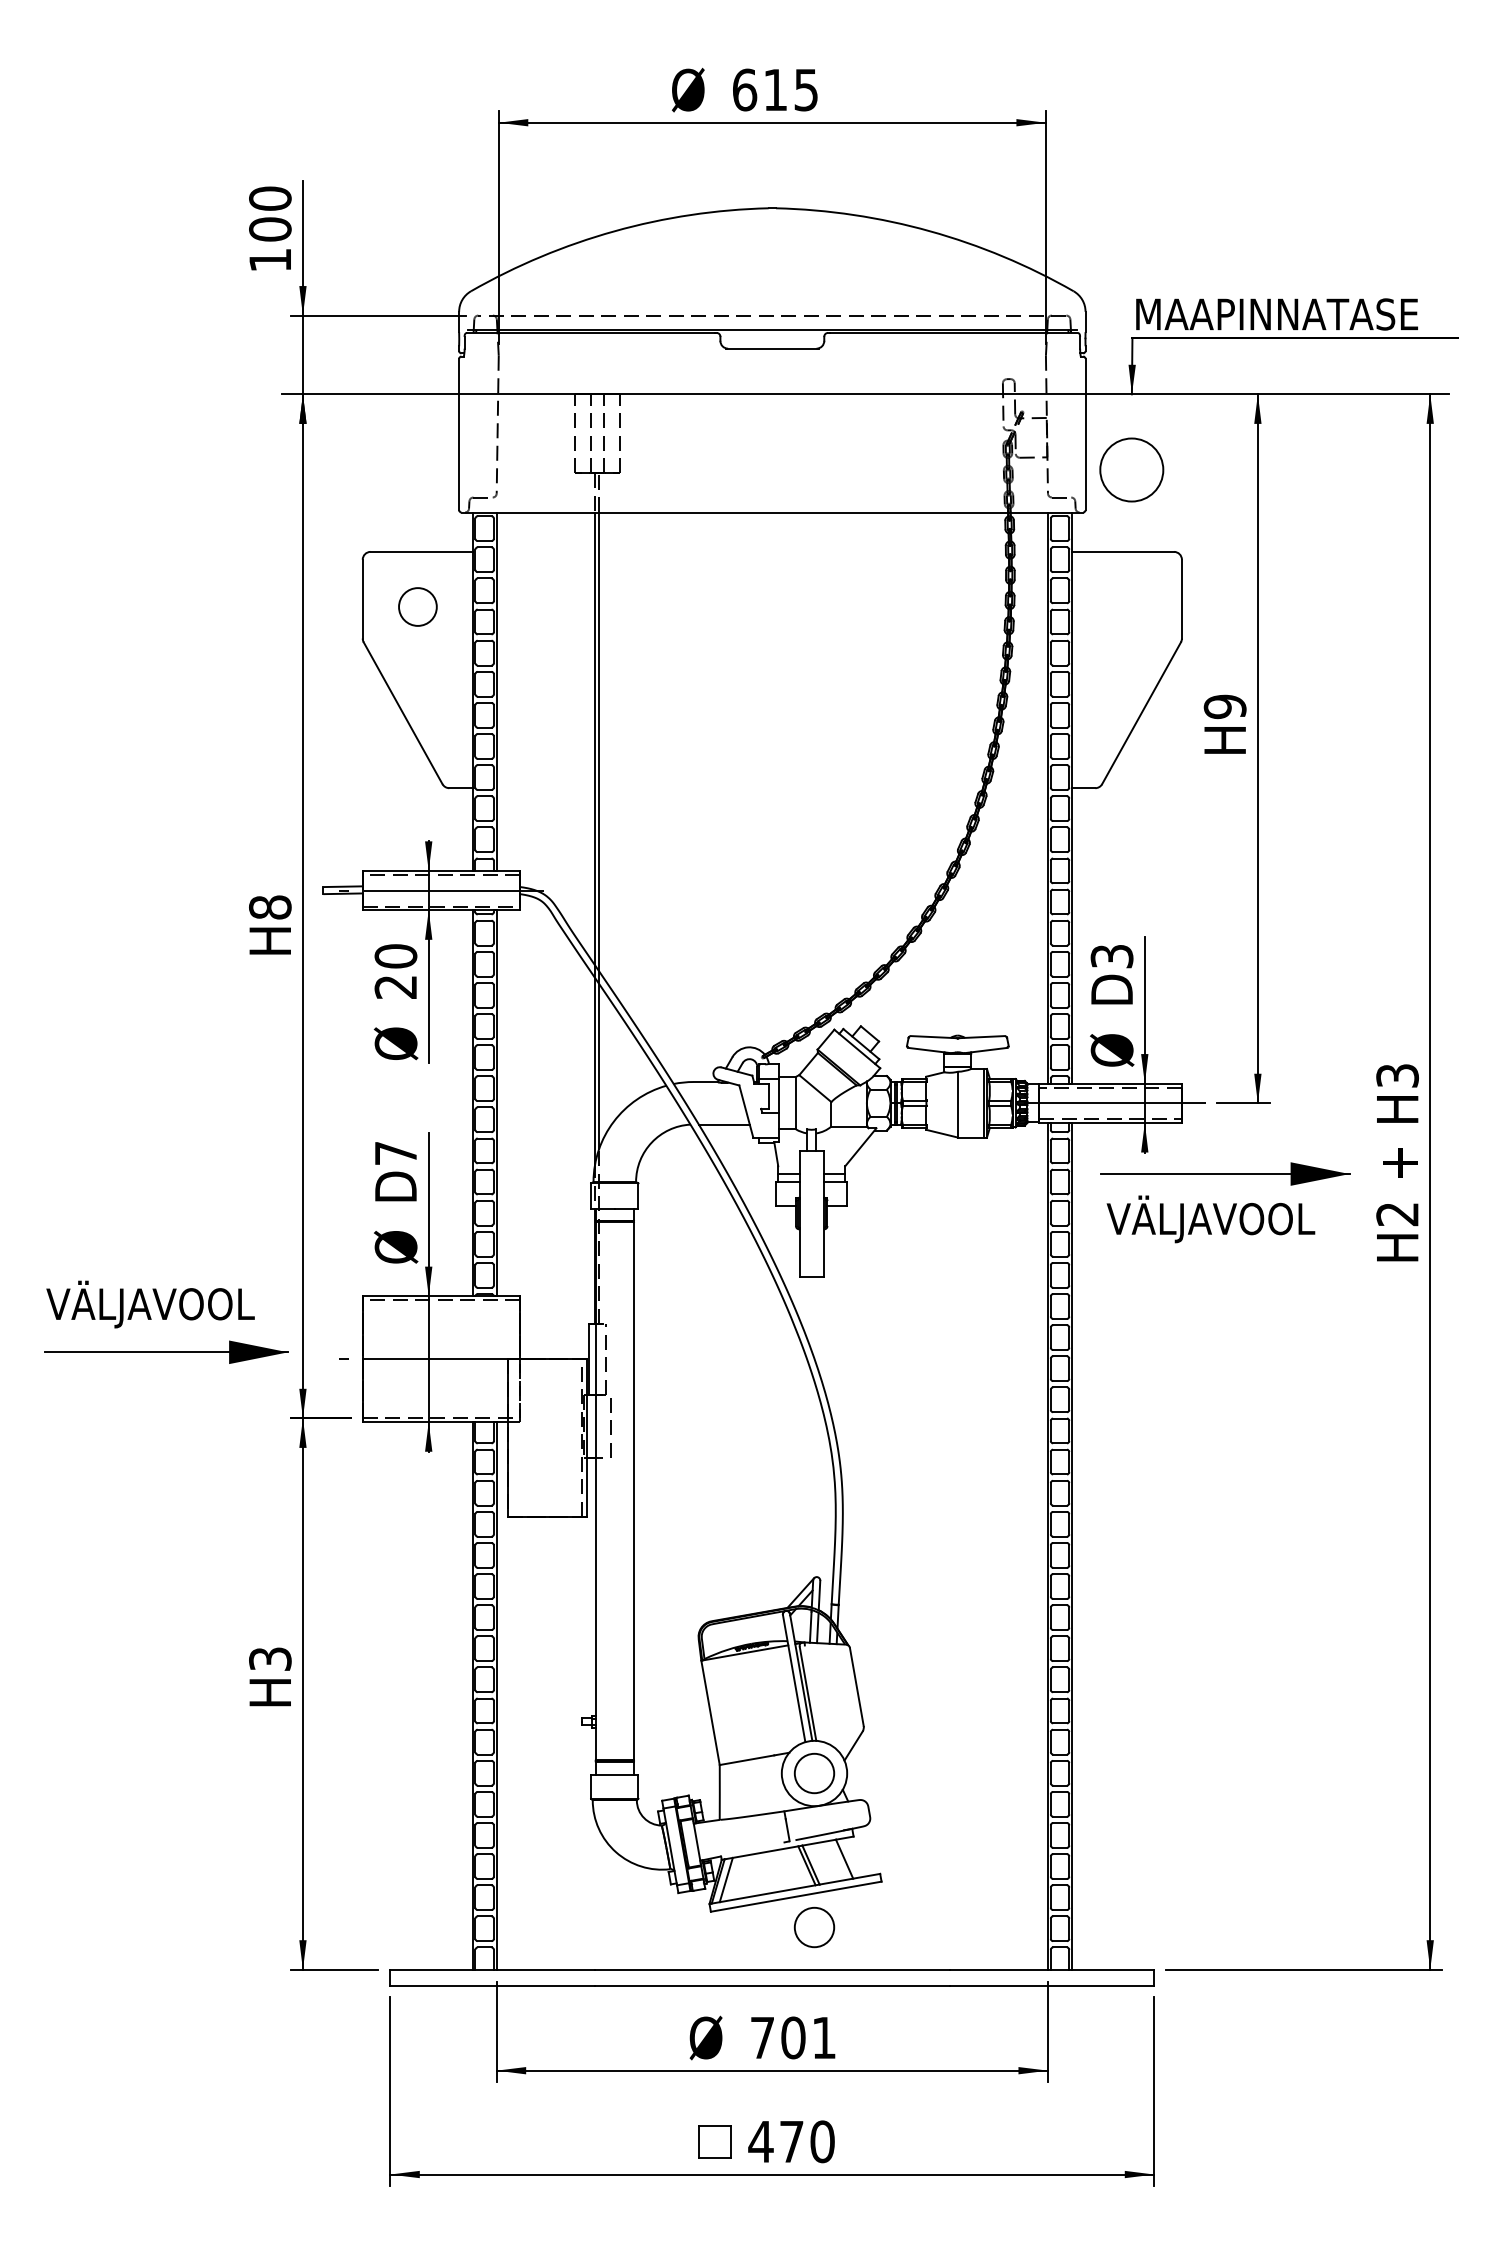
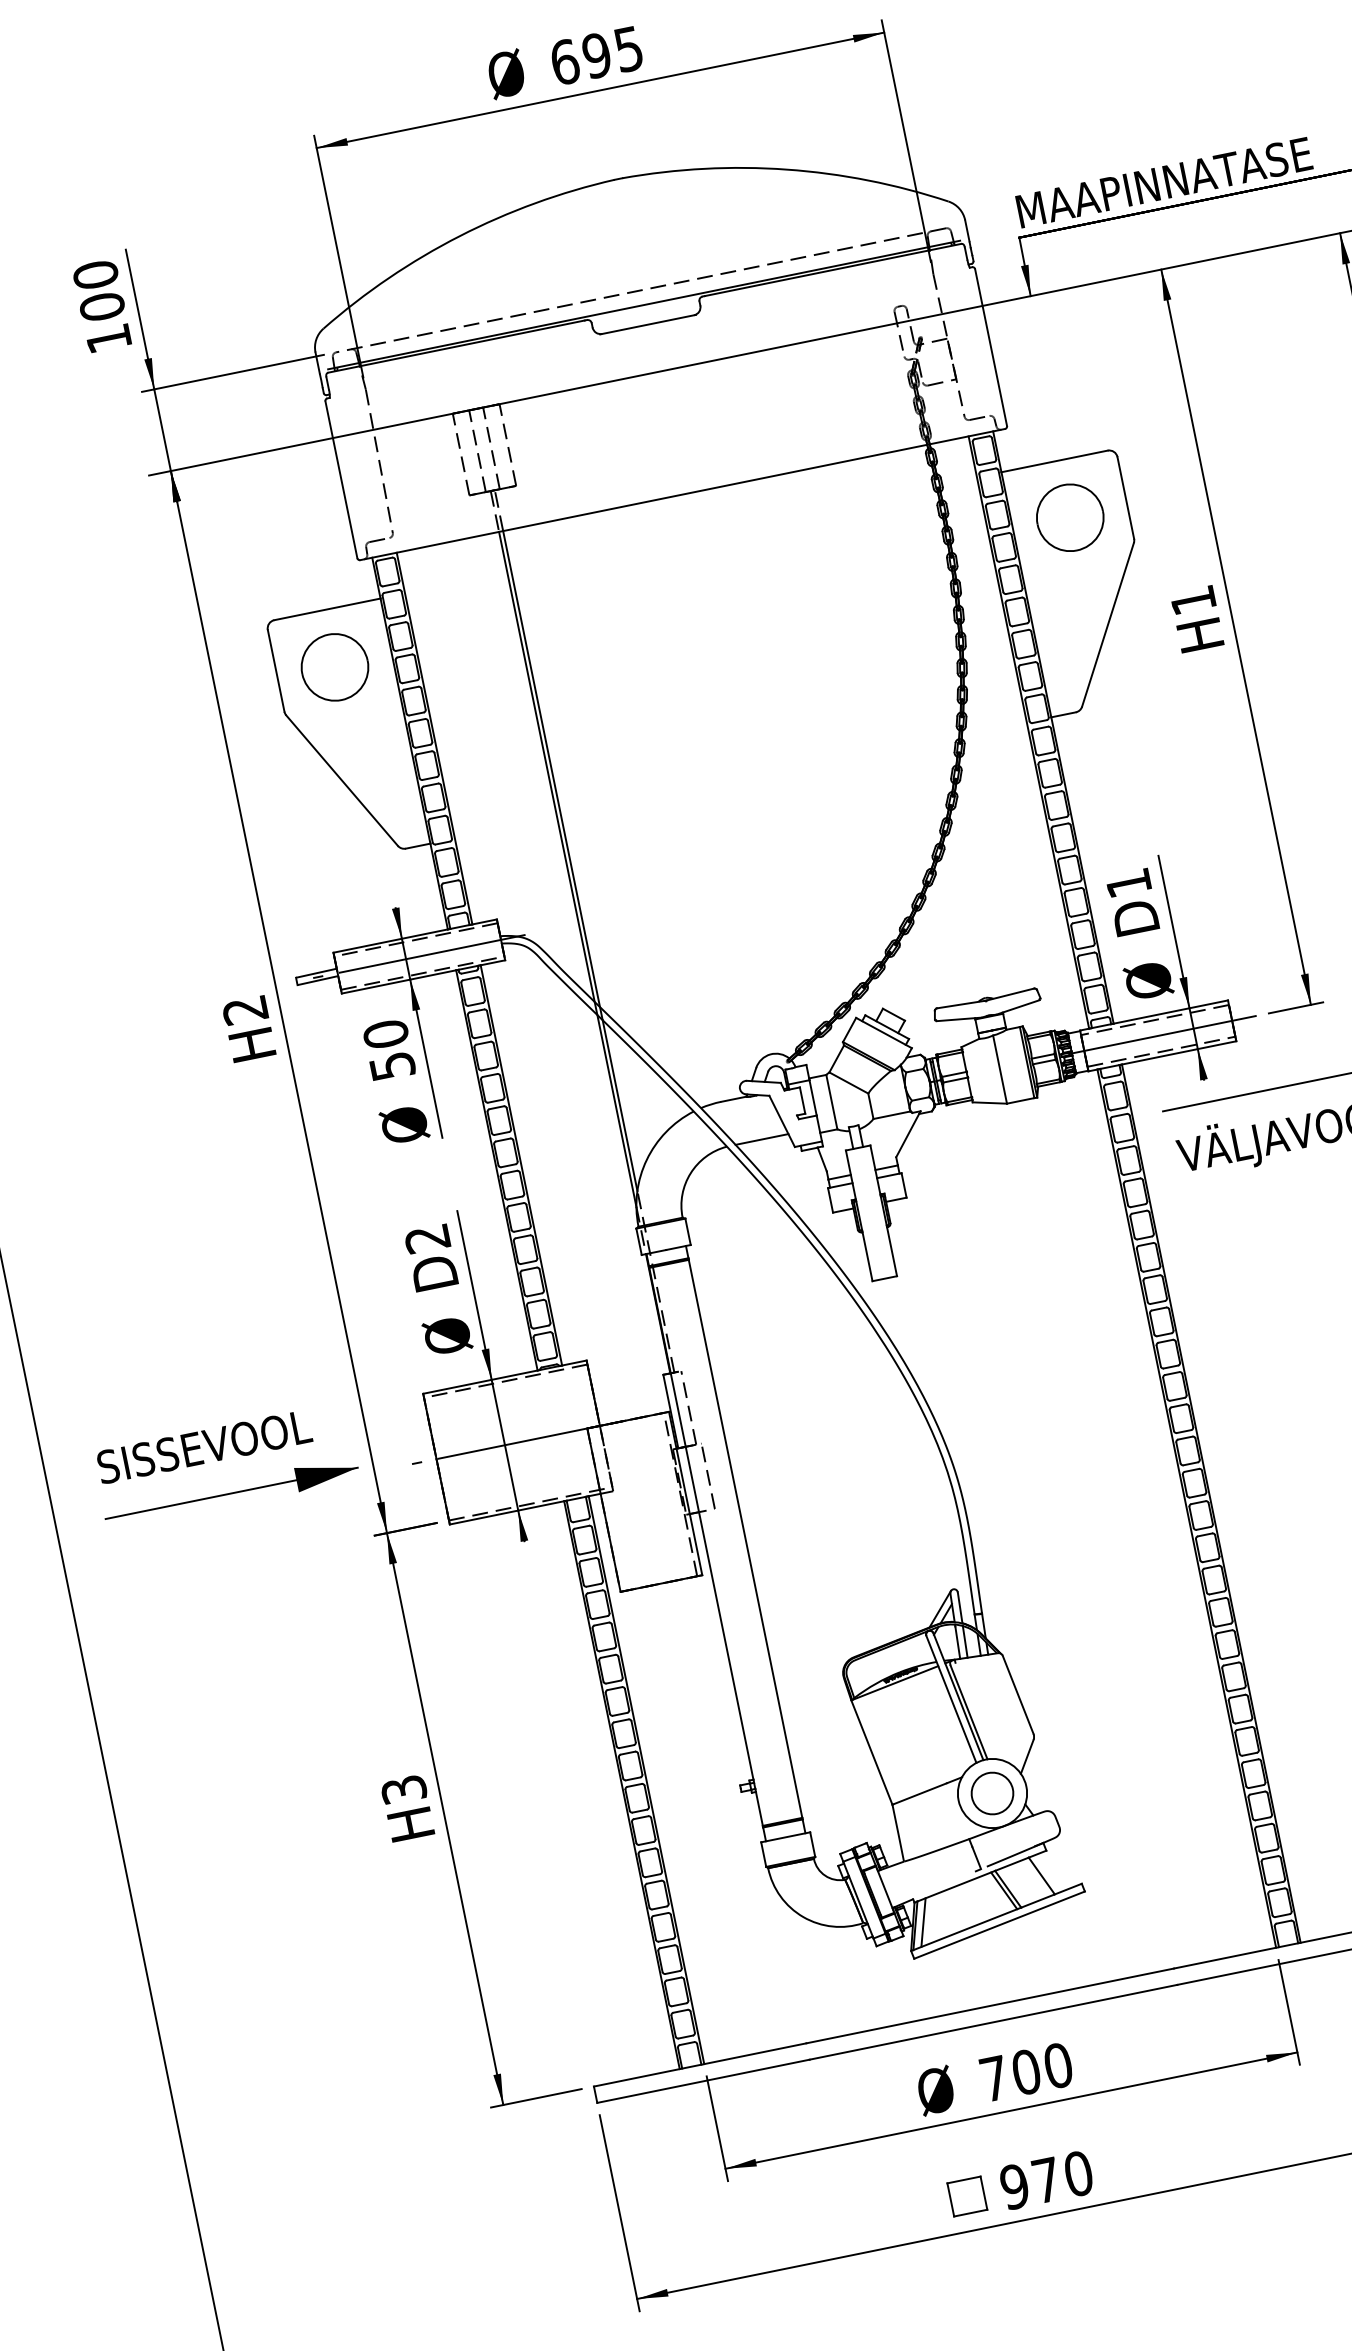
text: (775, 89) -> (596, 55), 615 -> 695
part: (1131, 469) -> (1069, 517), moved
part: (417, 606) -> (334, 666), size x1.67
text: (1224, 706) -> (1192, 600), H9 -> H1
text: (270, 907) -> (245, 1010), H8 -> H2
text: (1111, 956) -> (1128, 883), D3 -> D1
text: (395, 987) -> (392, 1066), 20 -> 50
text: (395, 1153) -> (427, 1238), D7 -> D2
text: (150, 1304) -> (204, 1447), VÄLJAVOOL -> SISSEVOOL
circle: (814, 1927) -> (1024, 1953), removed
text: (824, 2037) -> (1058, 2065), 701 -> 700
text: (760, 2141) -> (1014, 2186), 470 -> 970

